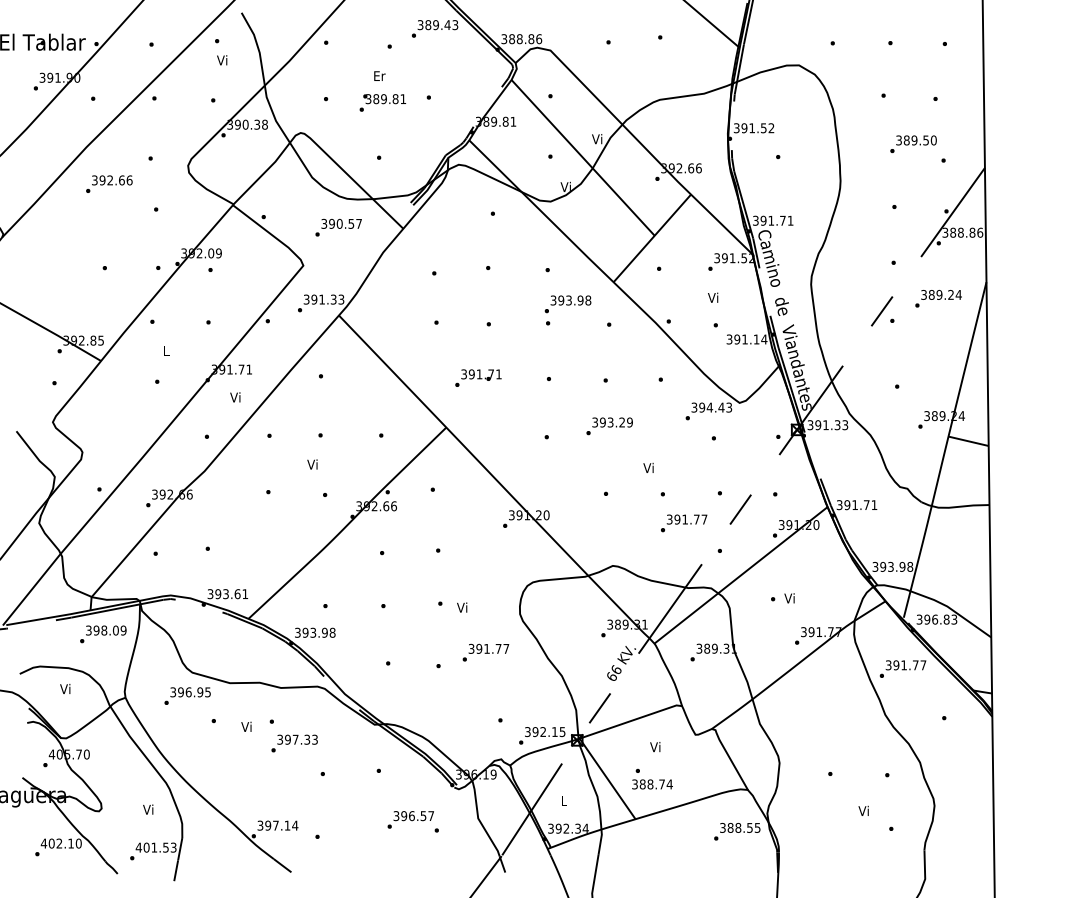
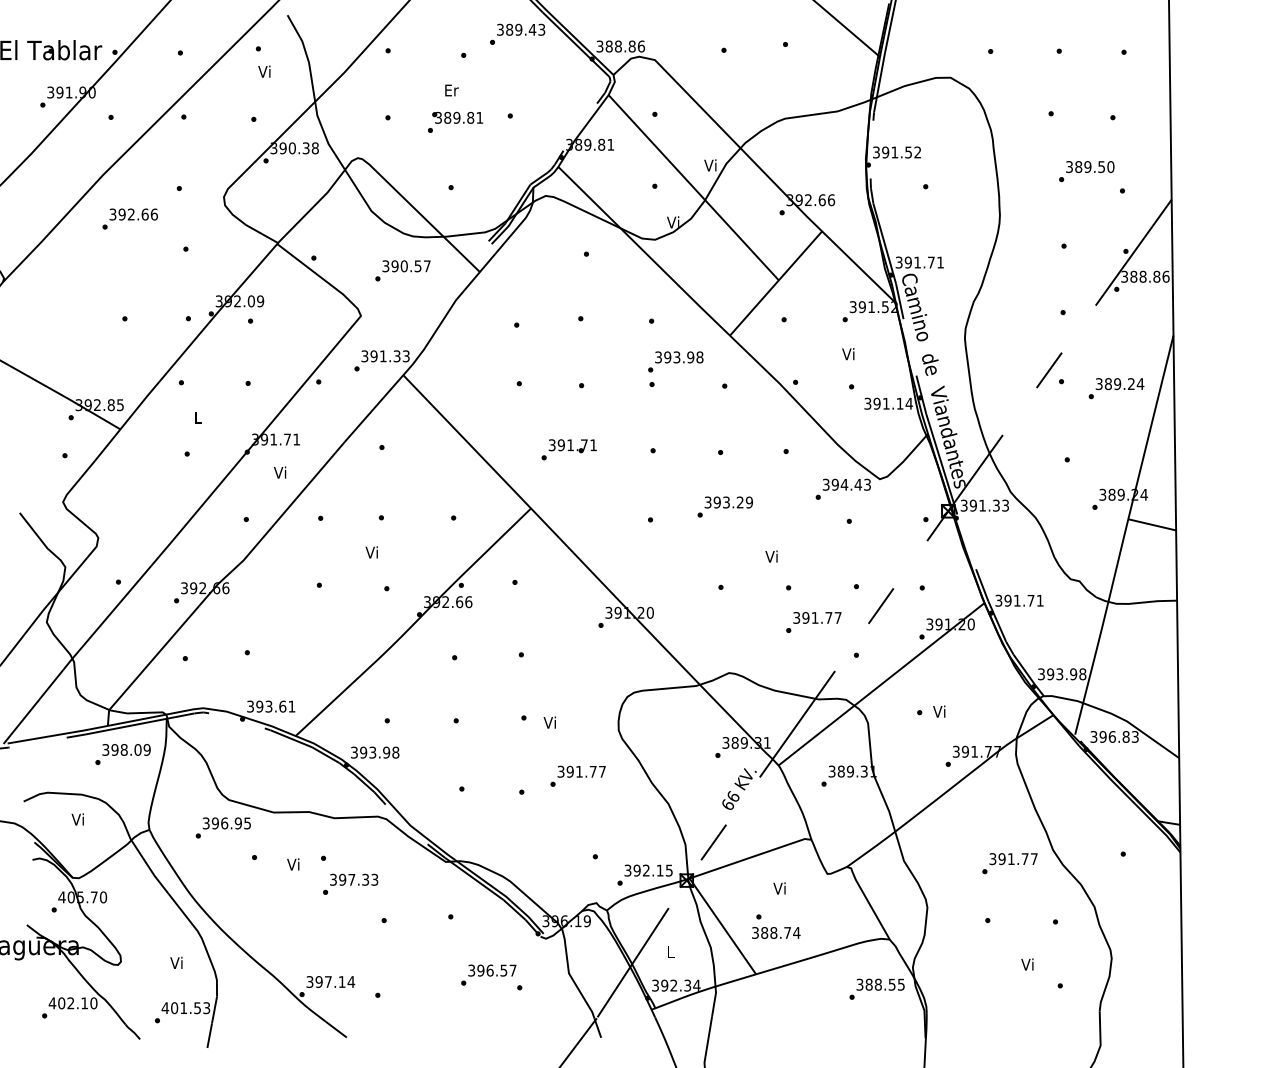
text: (938, 298) -> (1116, 388), moved
text: (902, 668) -> (1009, 862), moved

